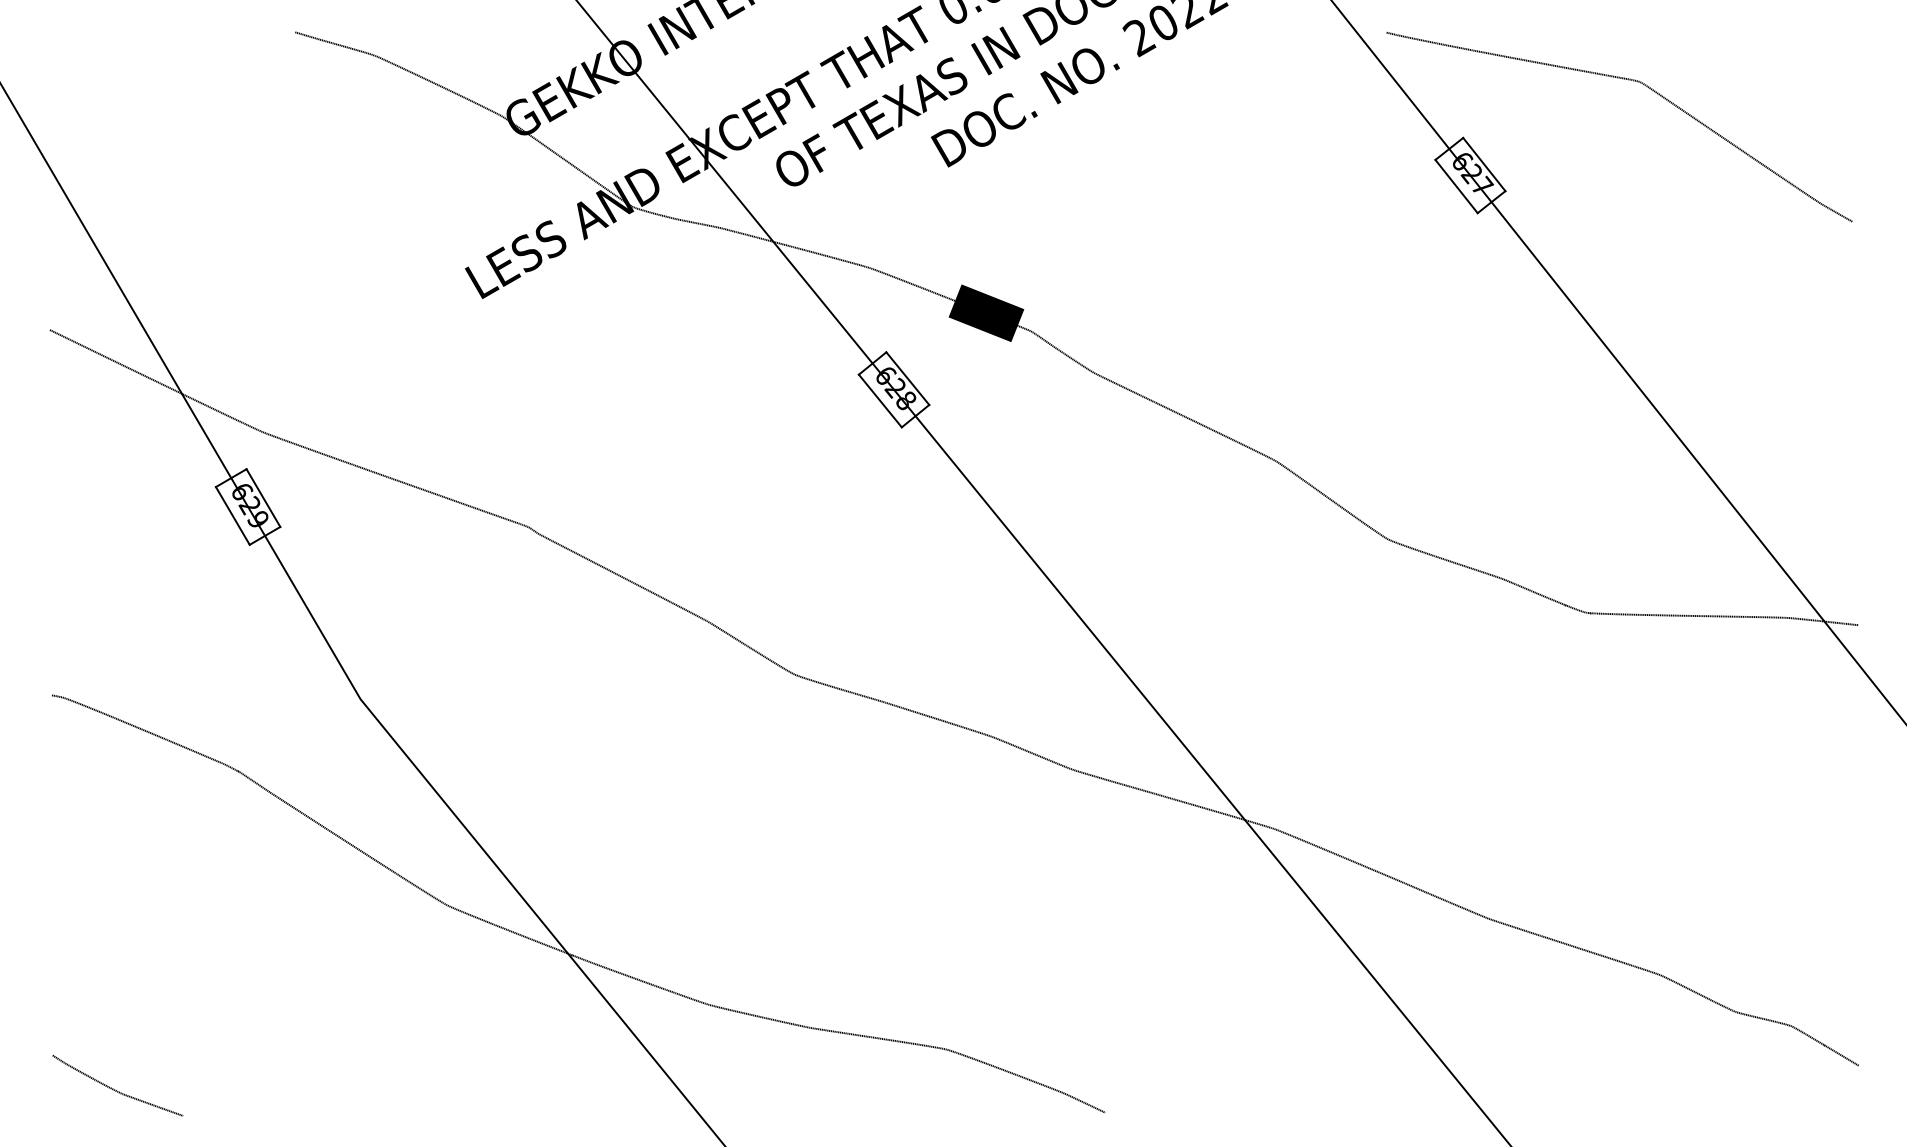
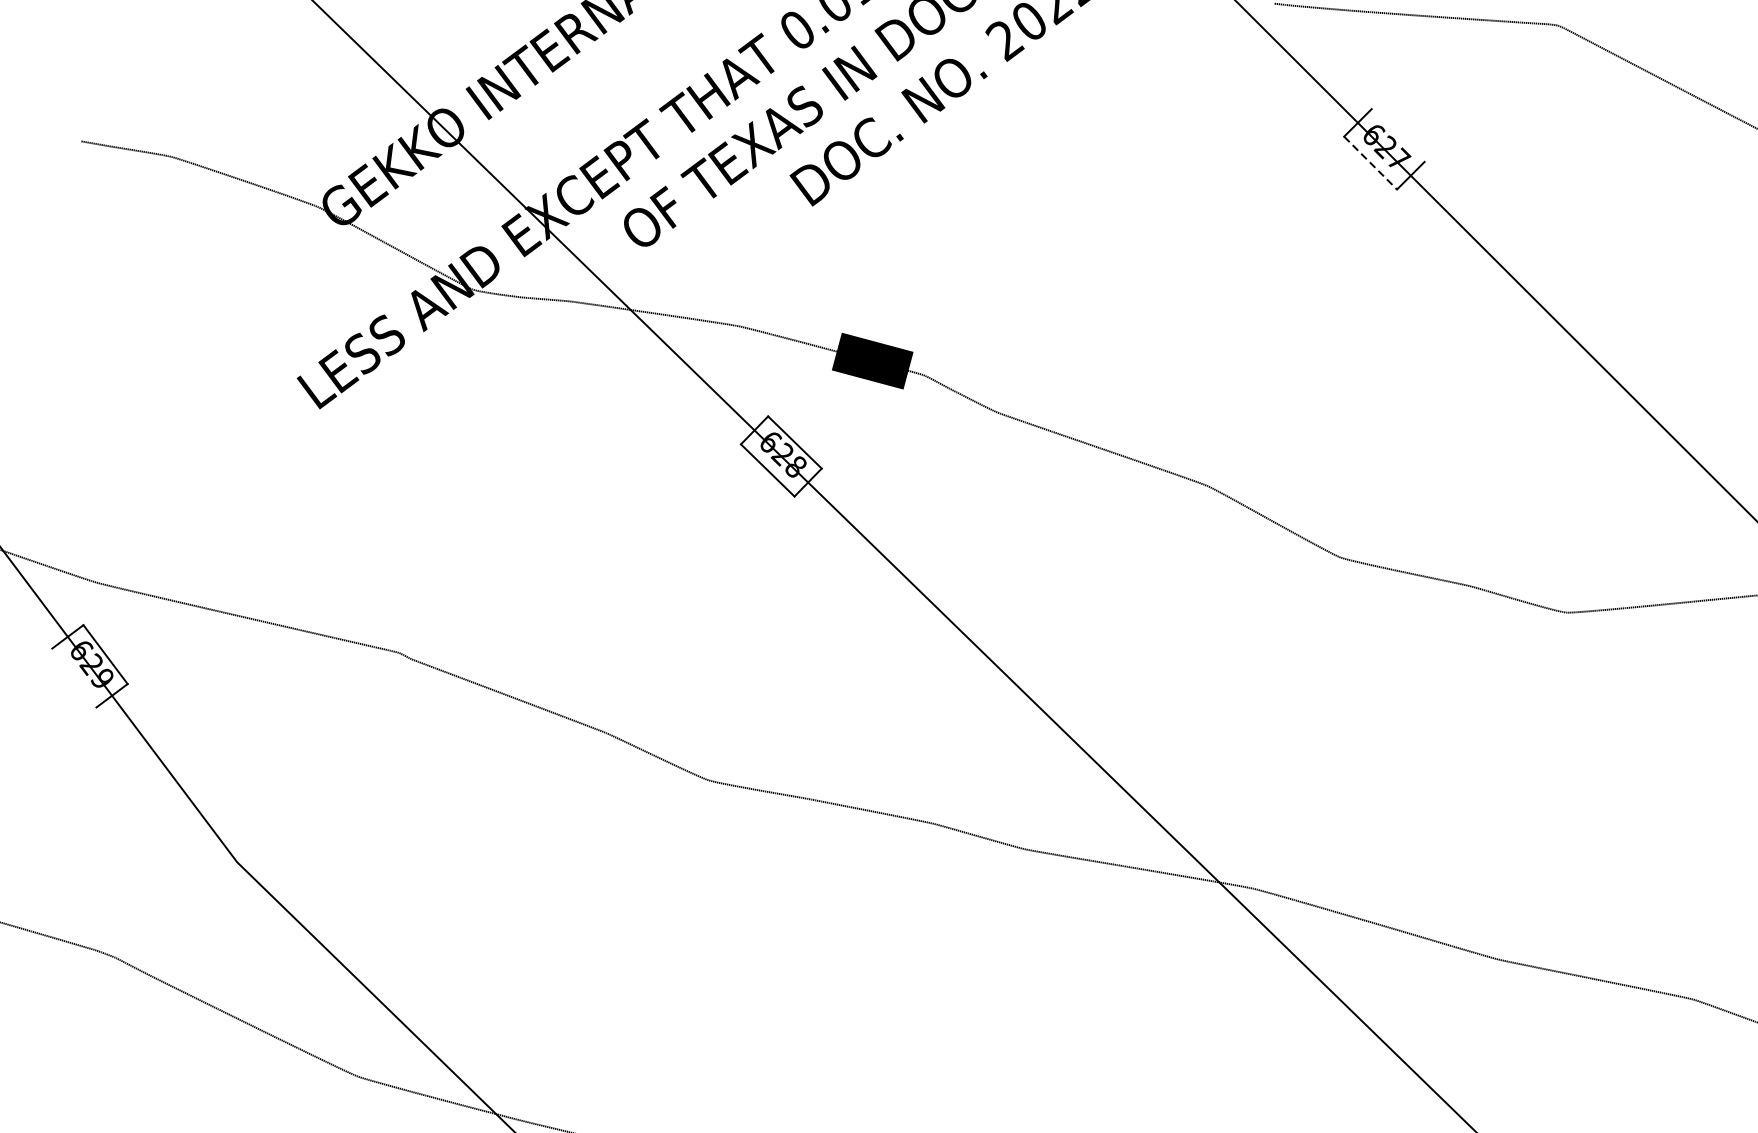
line: (1484, 164) -> (1398, 135), removed
line: (1456, 186) -> (1370, 163), solid -> dashed
line: (232, 515) -> (73, 677), removed

